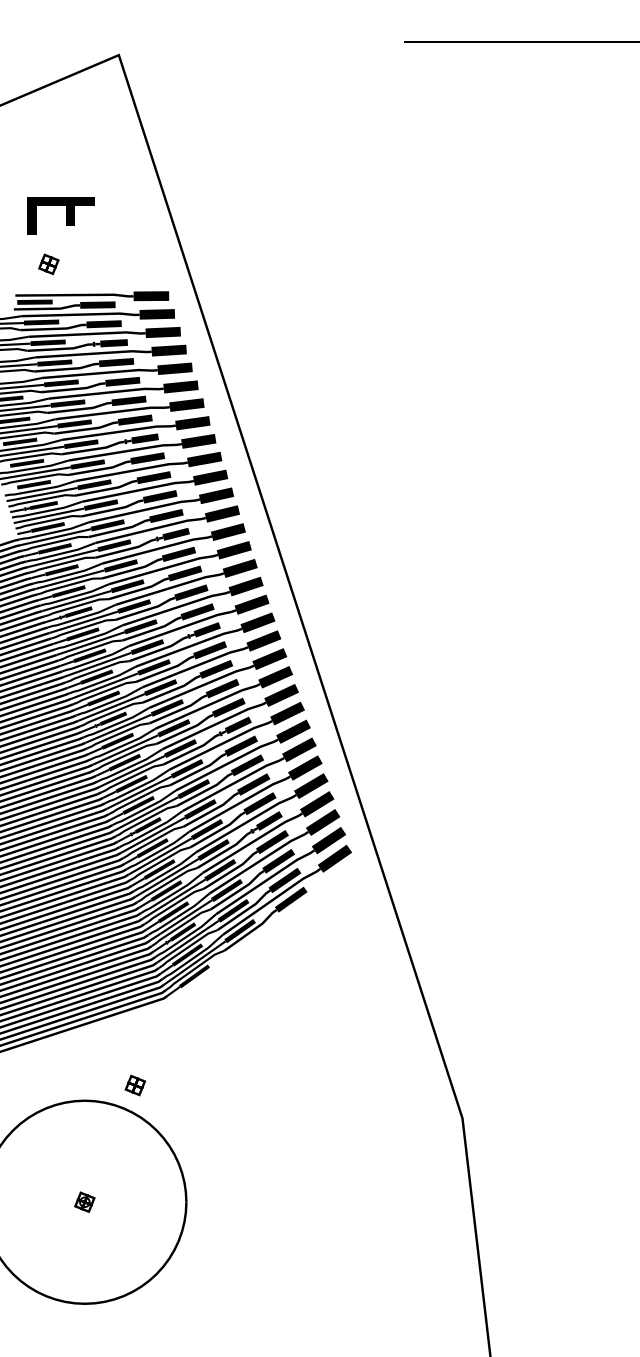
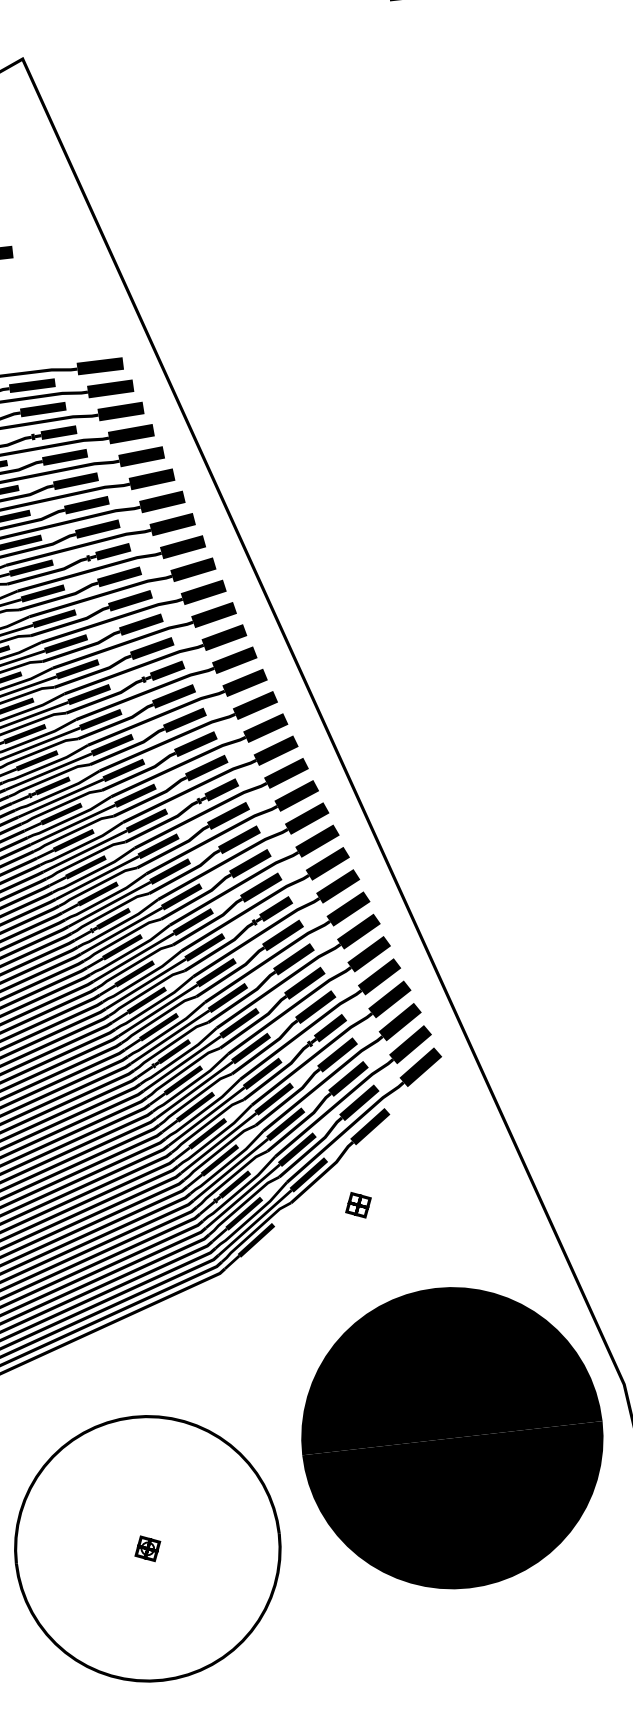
part: (134, 1085) -> (357, 1205), moved
part: (326, 1144) -> (452, 1438), added

